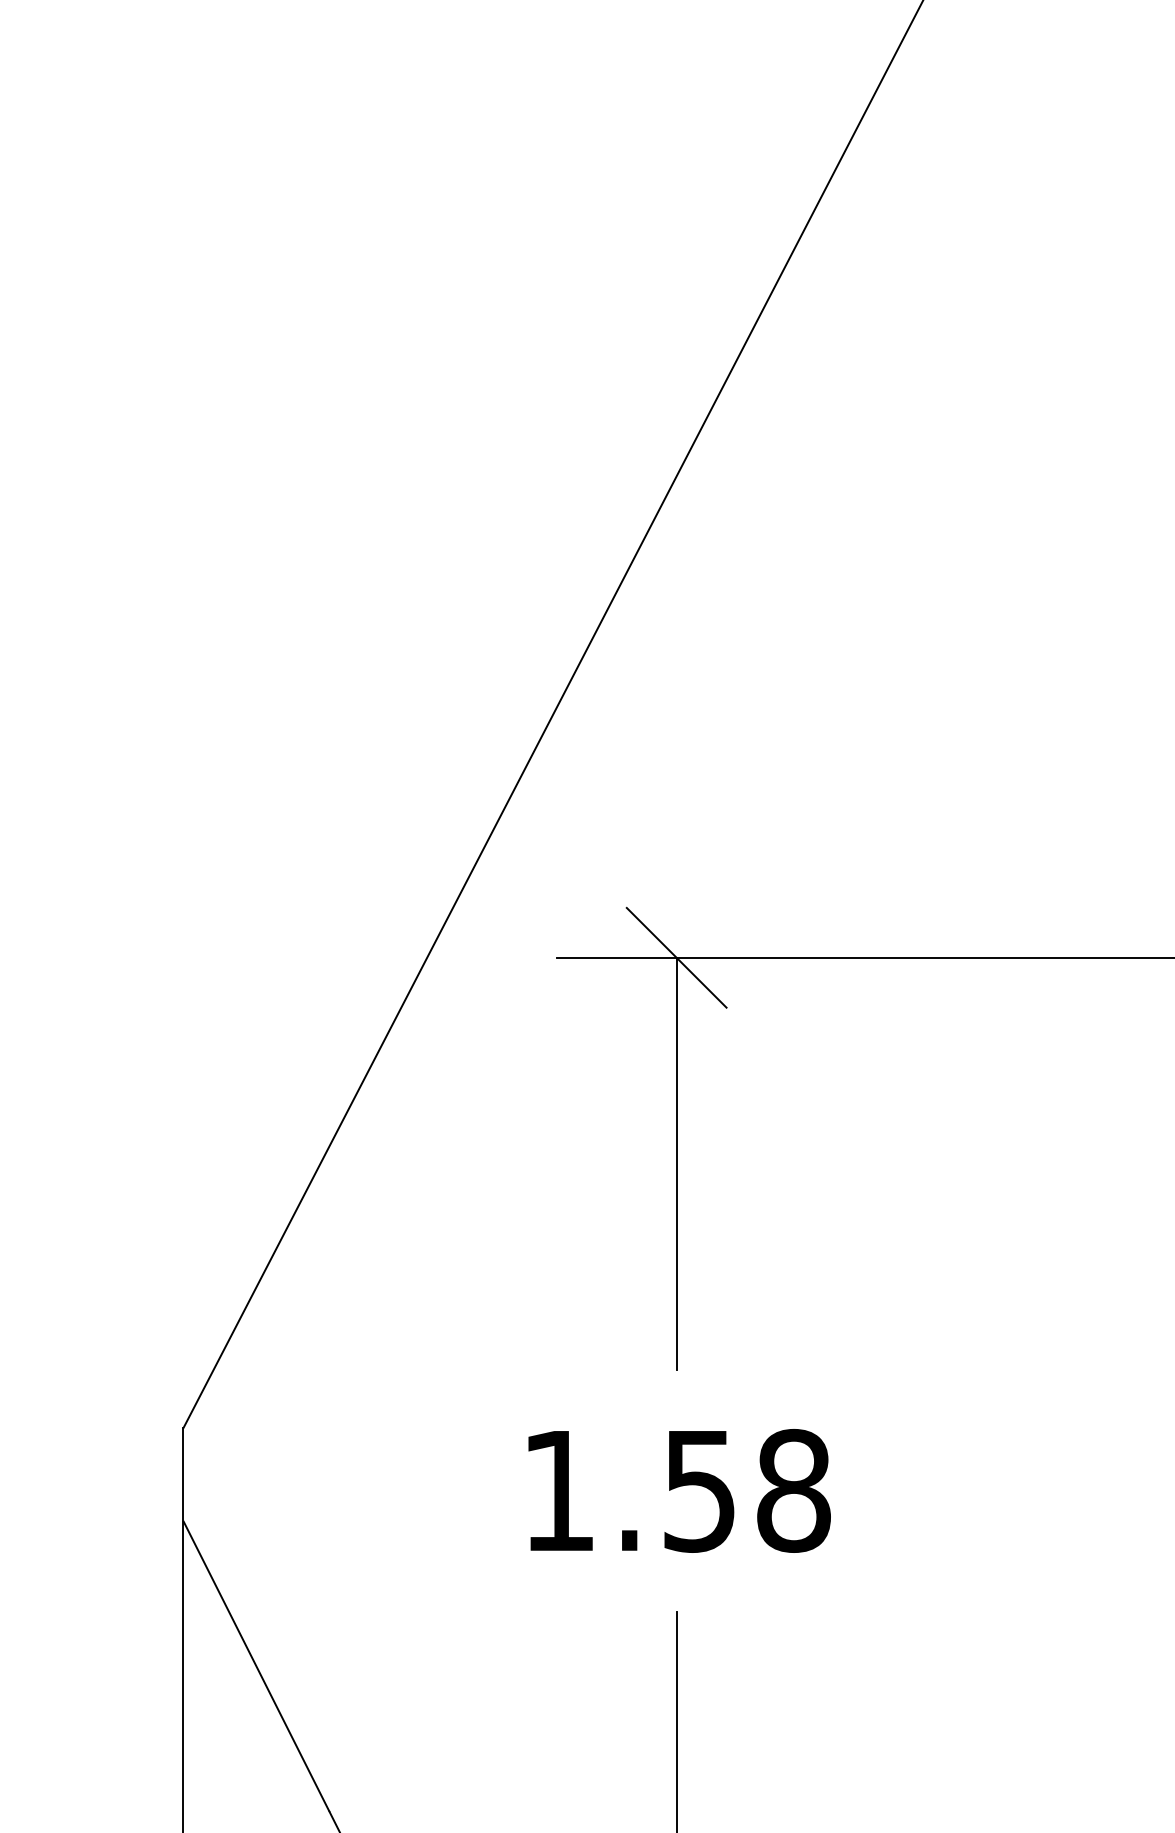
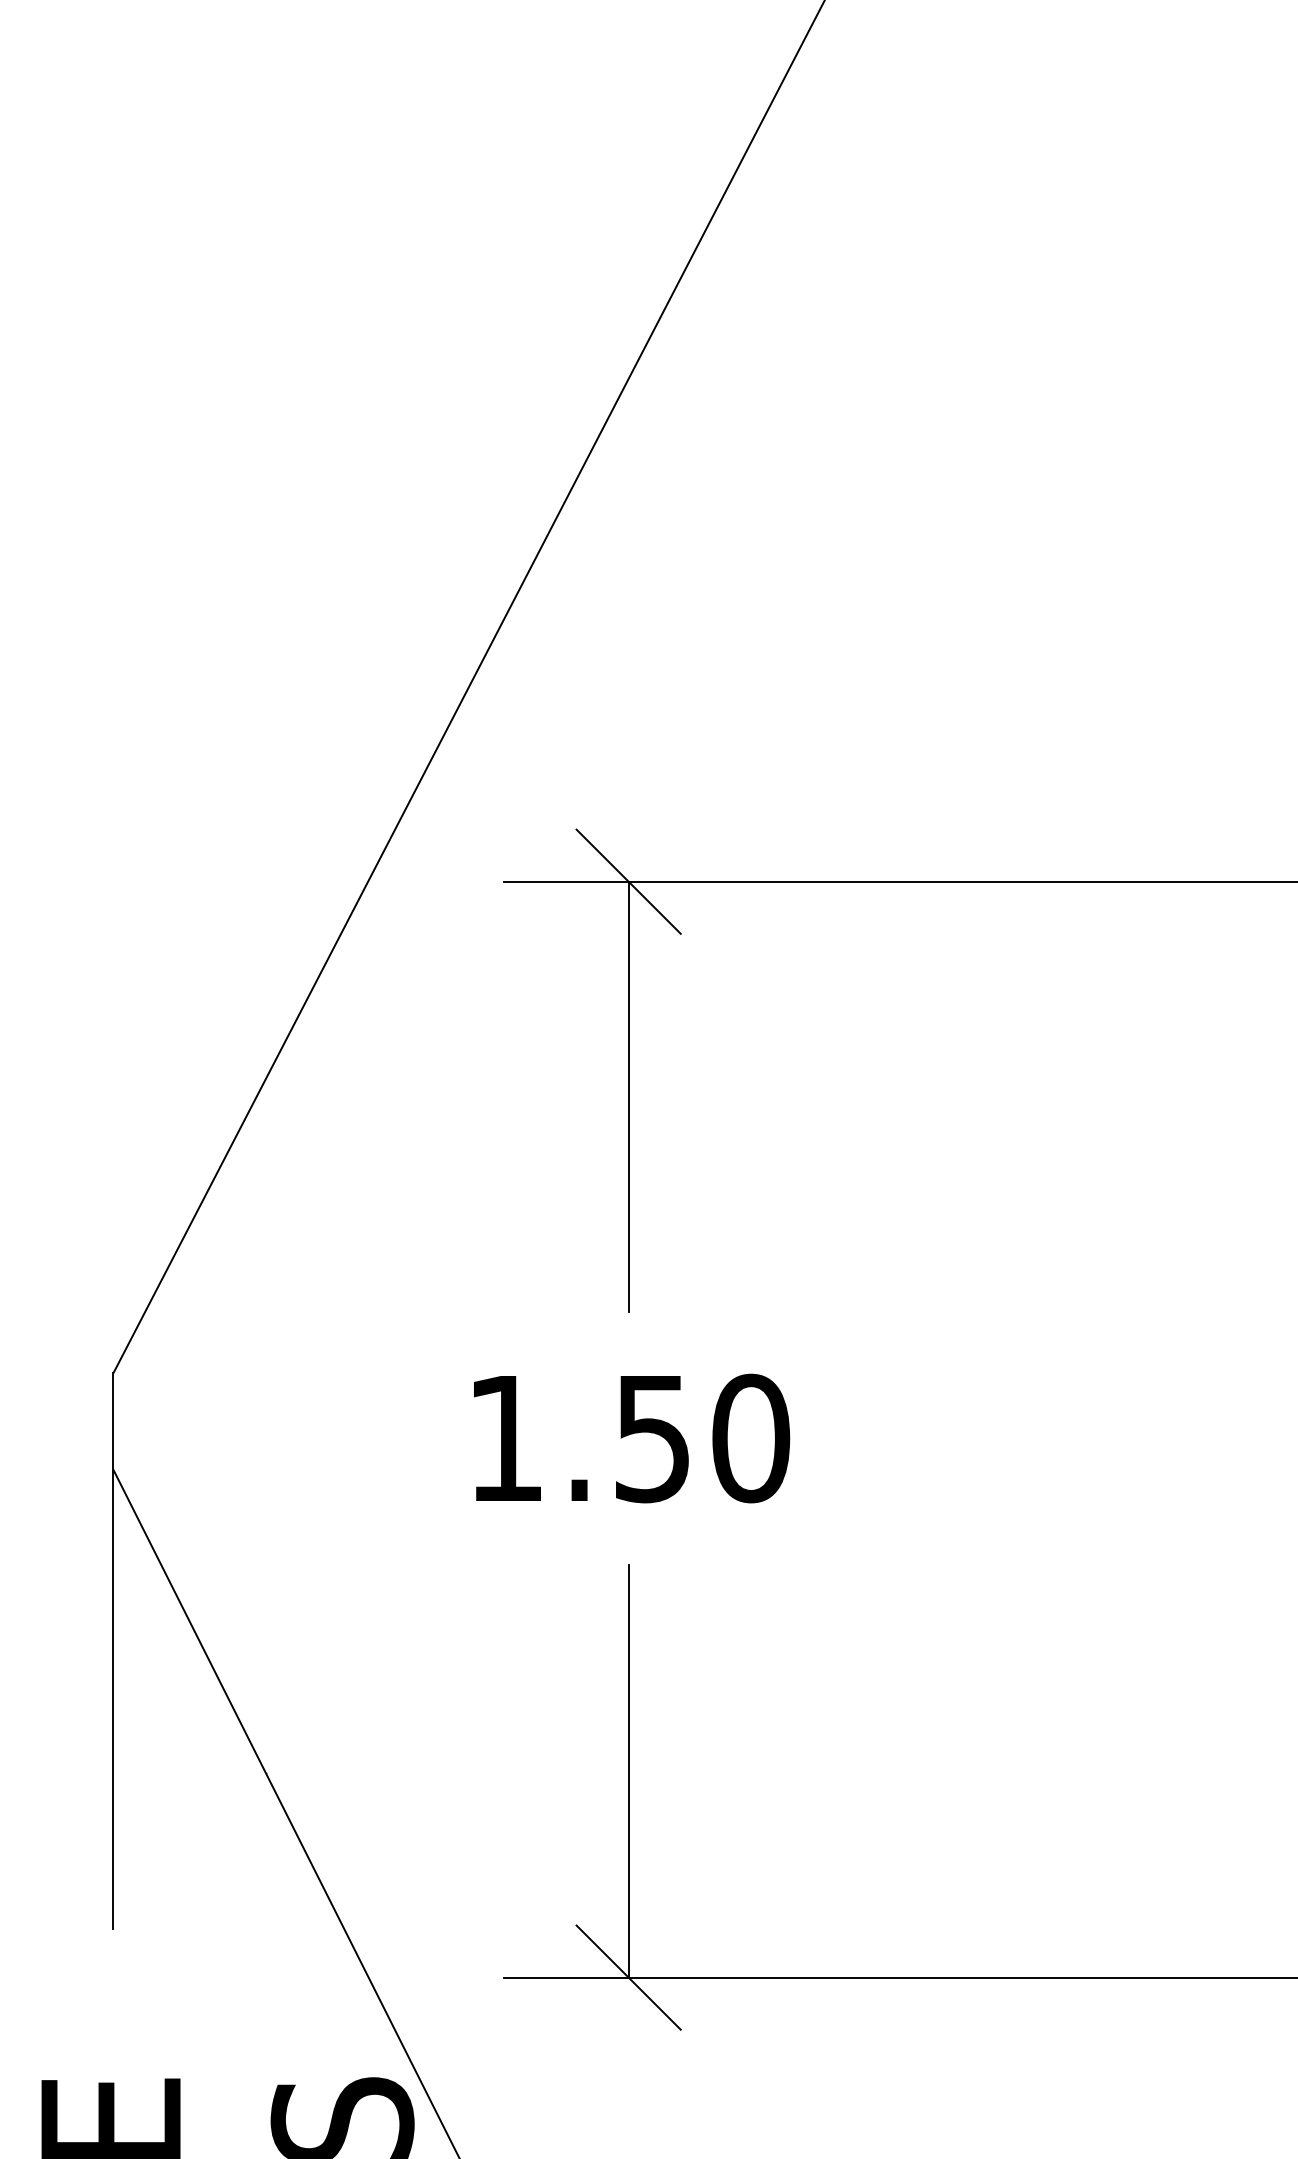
text: (794, 1490) -> (751, 1438), 1.58 -> 1.50

